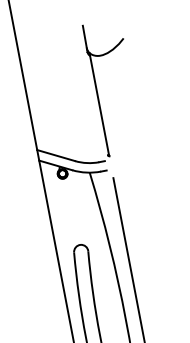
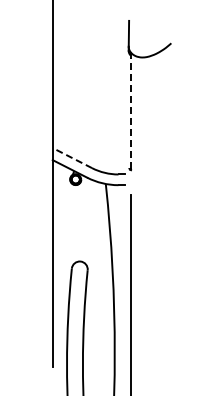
line: (99, 104) -> (130, 111), solid -> dashed
line: (55, 155) -> (71, 157), solid -> dashed

